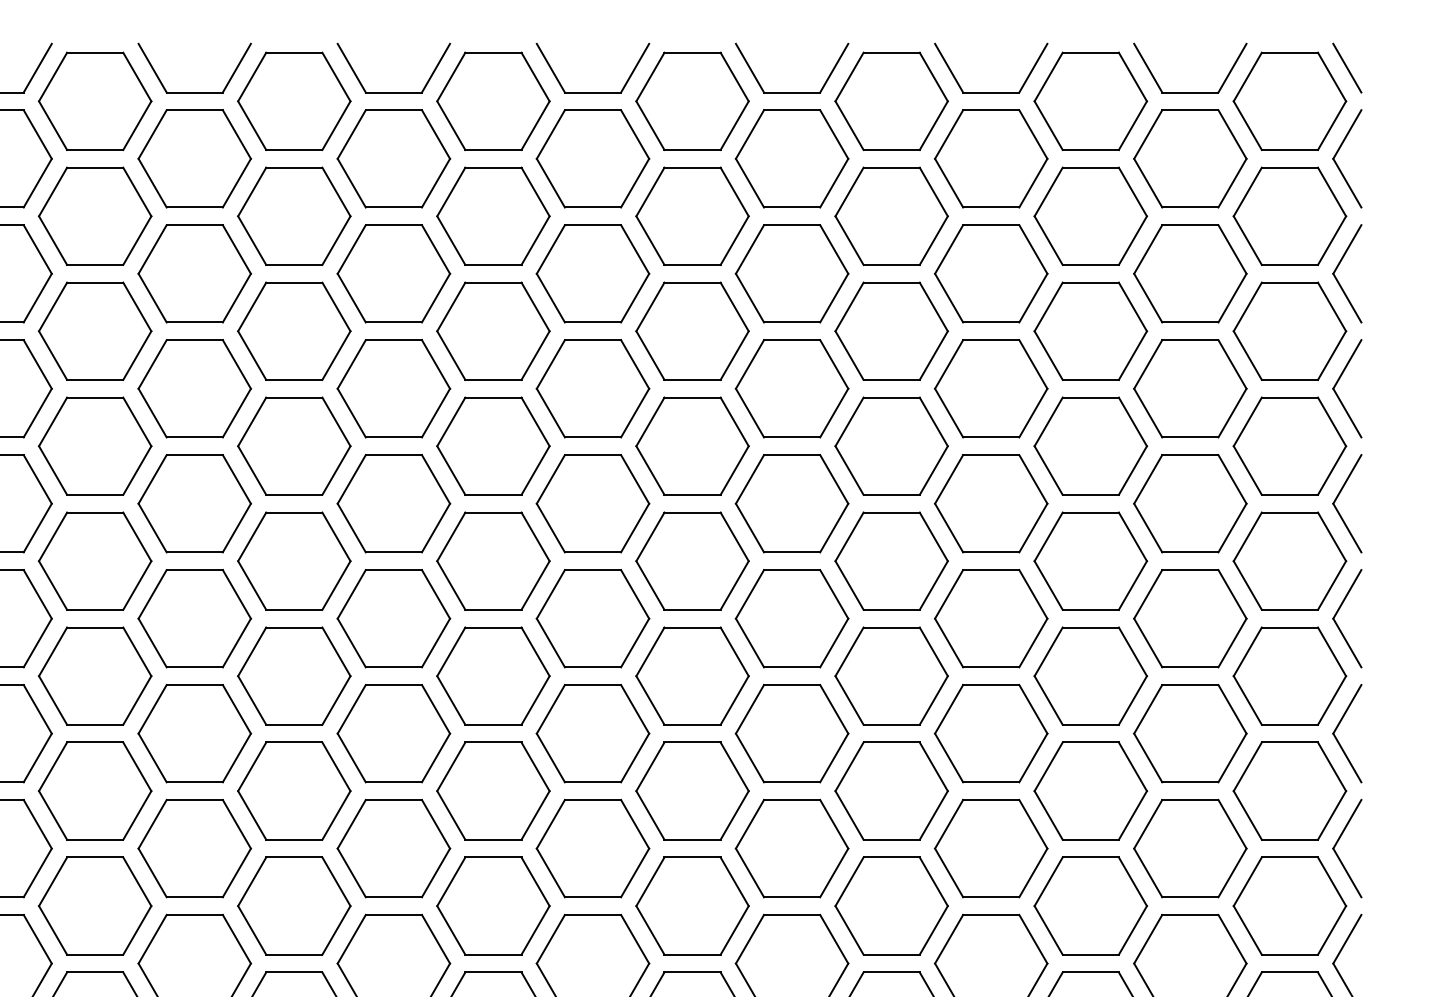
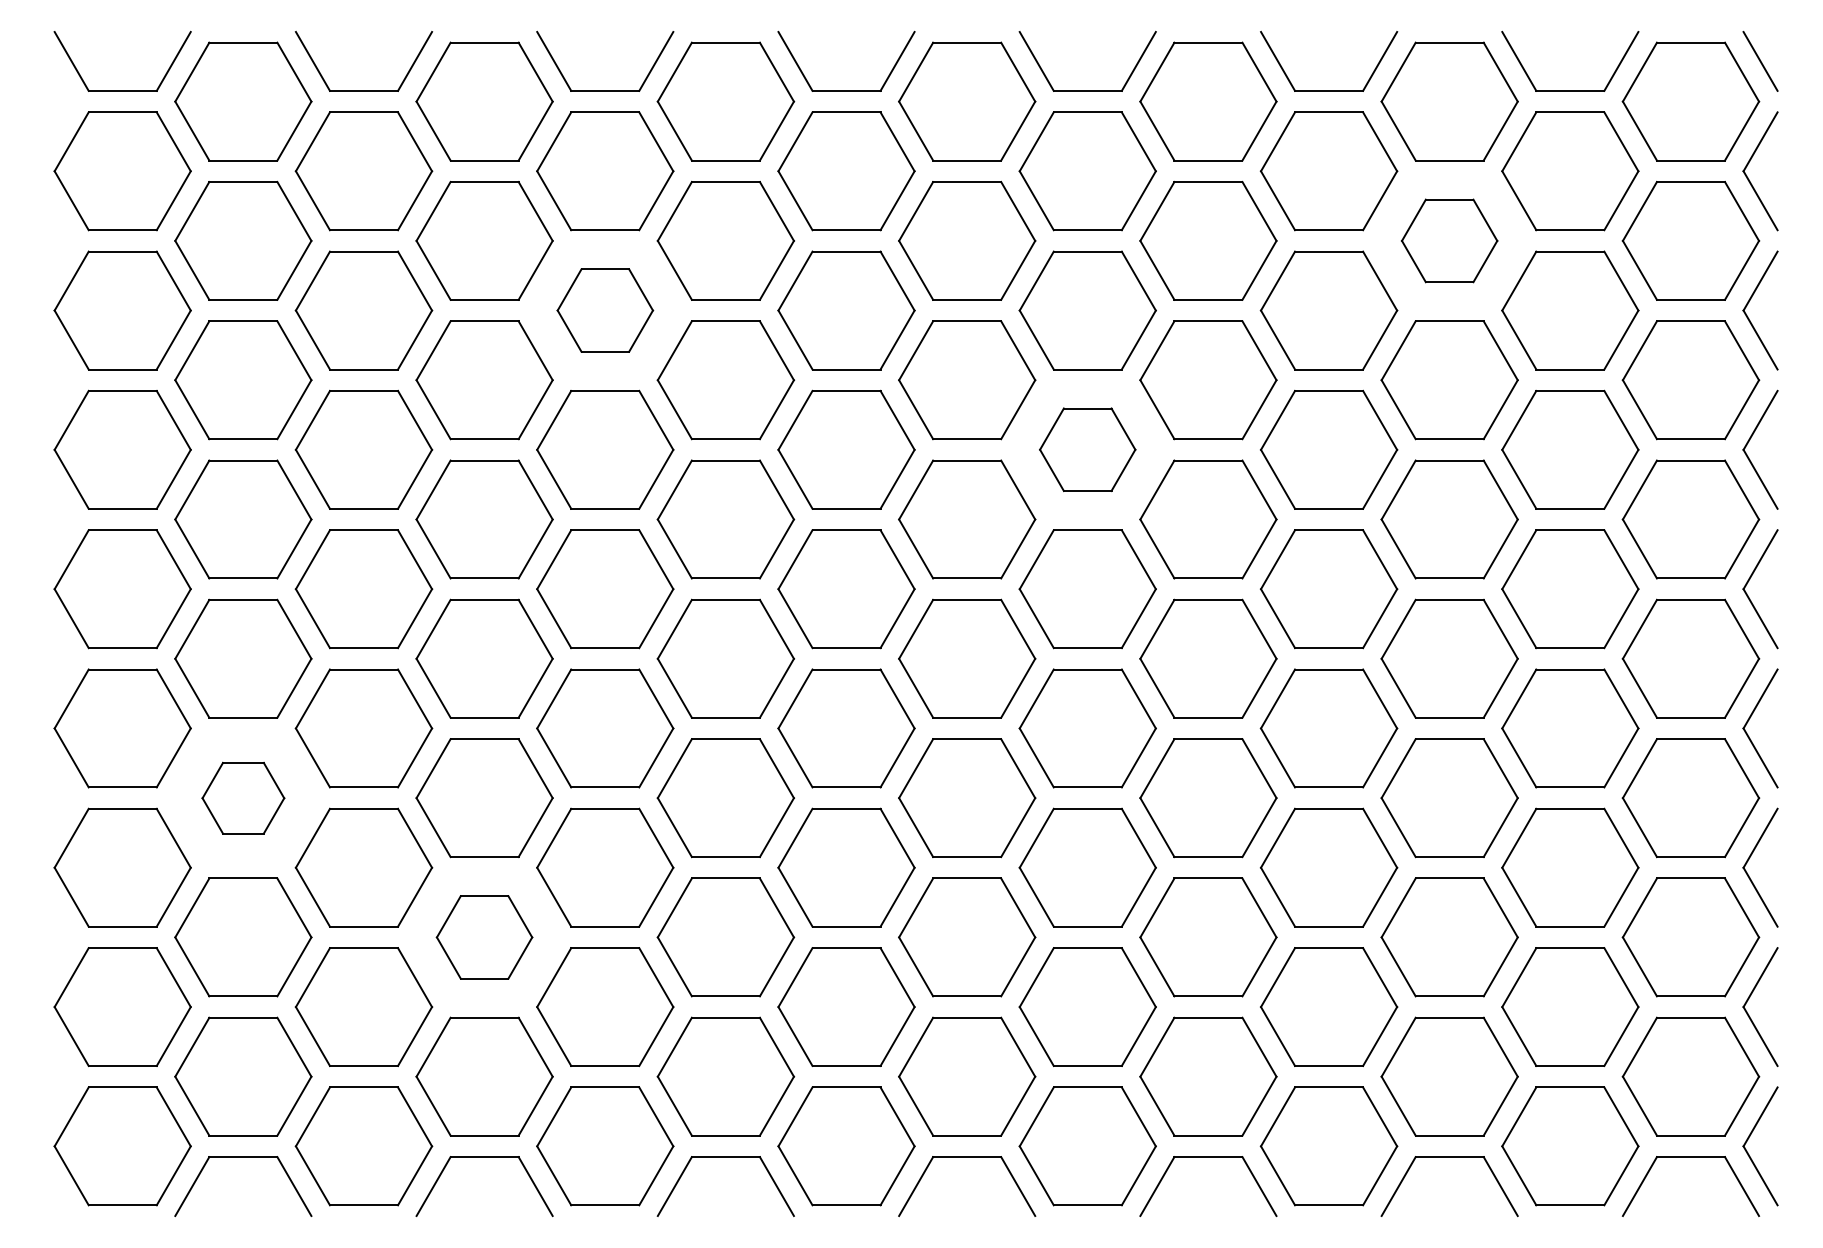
part: (1090, 215) -> (1449, 240), size x0.7
part: (394, 273) -> (605, 310), size x0.7
part: (791, 388) -> (1087, 449), size x0.7
part: (95, 676) -> (243, 798), size x0.6
part: (294, 791) -> (484, 937), size x0.7

